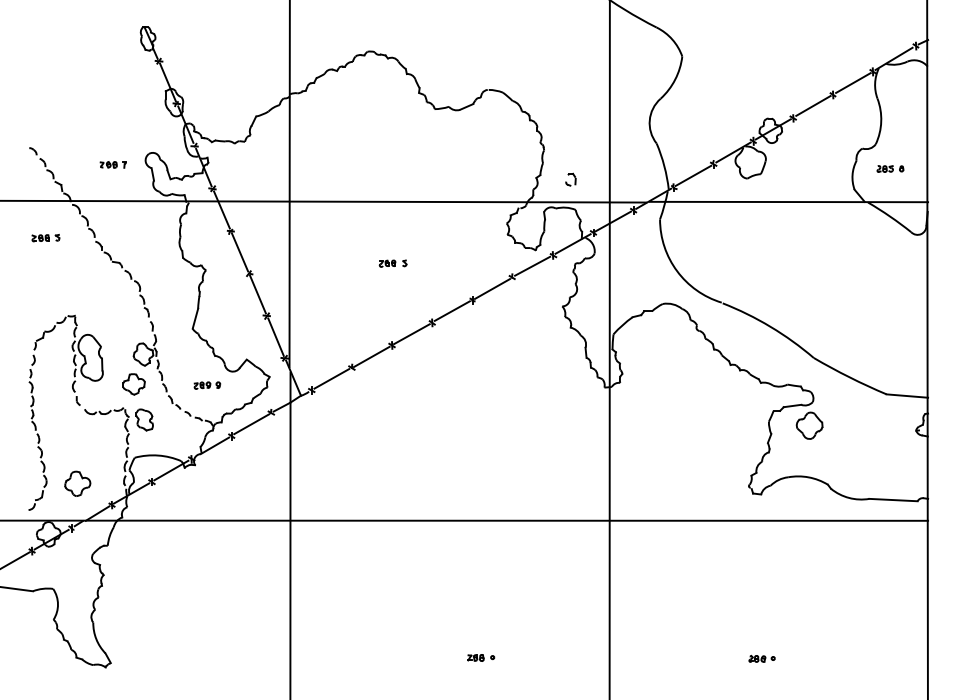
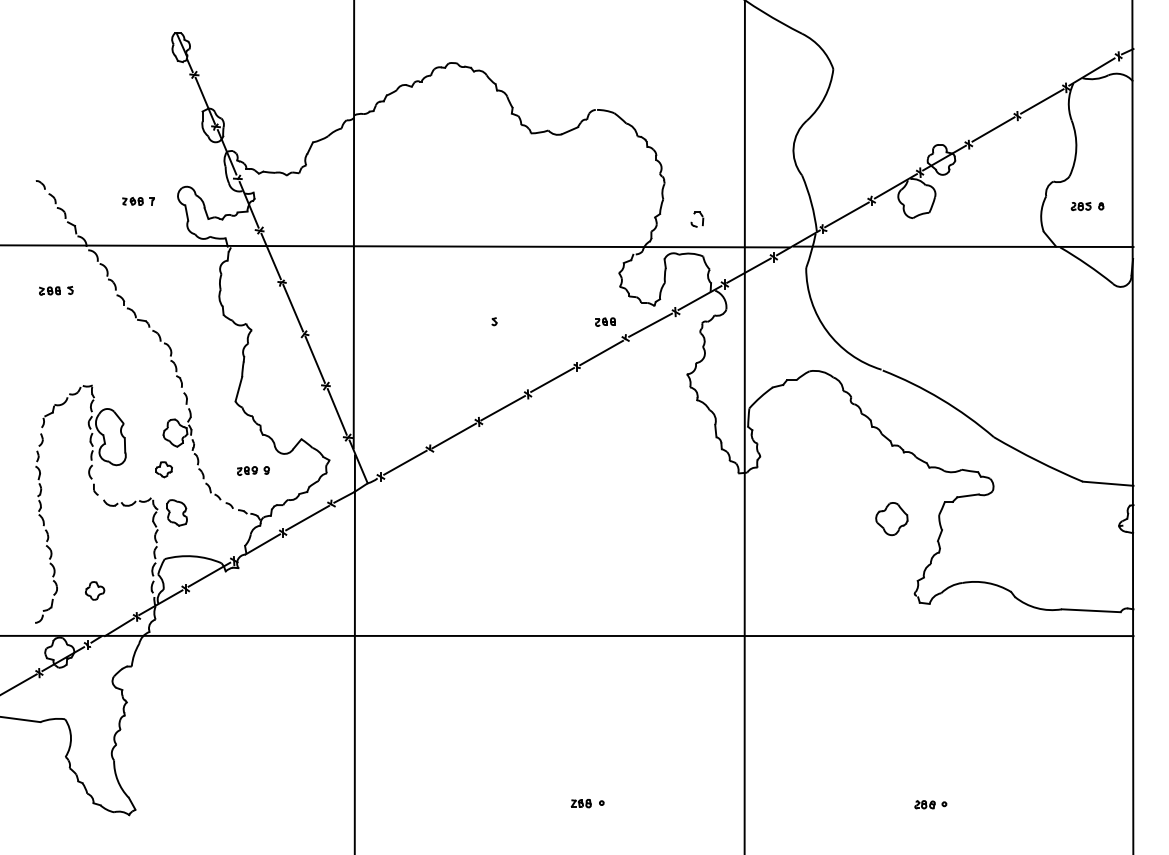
part: (387, 263) -> (605, 321), moved
part: (134, 384) -> (164, 469), size x0.6
part: (809, 426) -> (891, 519), moved
part: (77, 483) -> (94, 590), size x0.6

